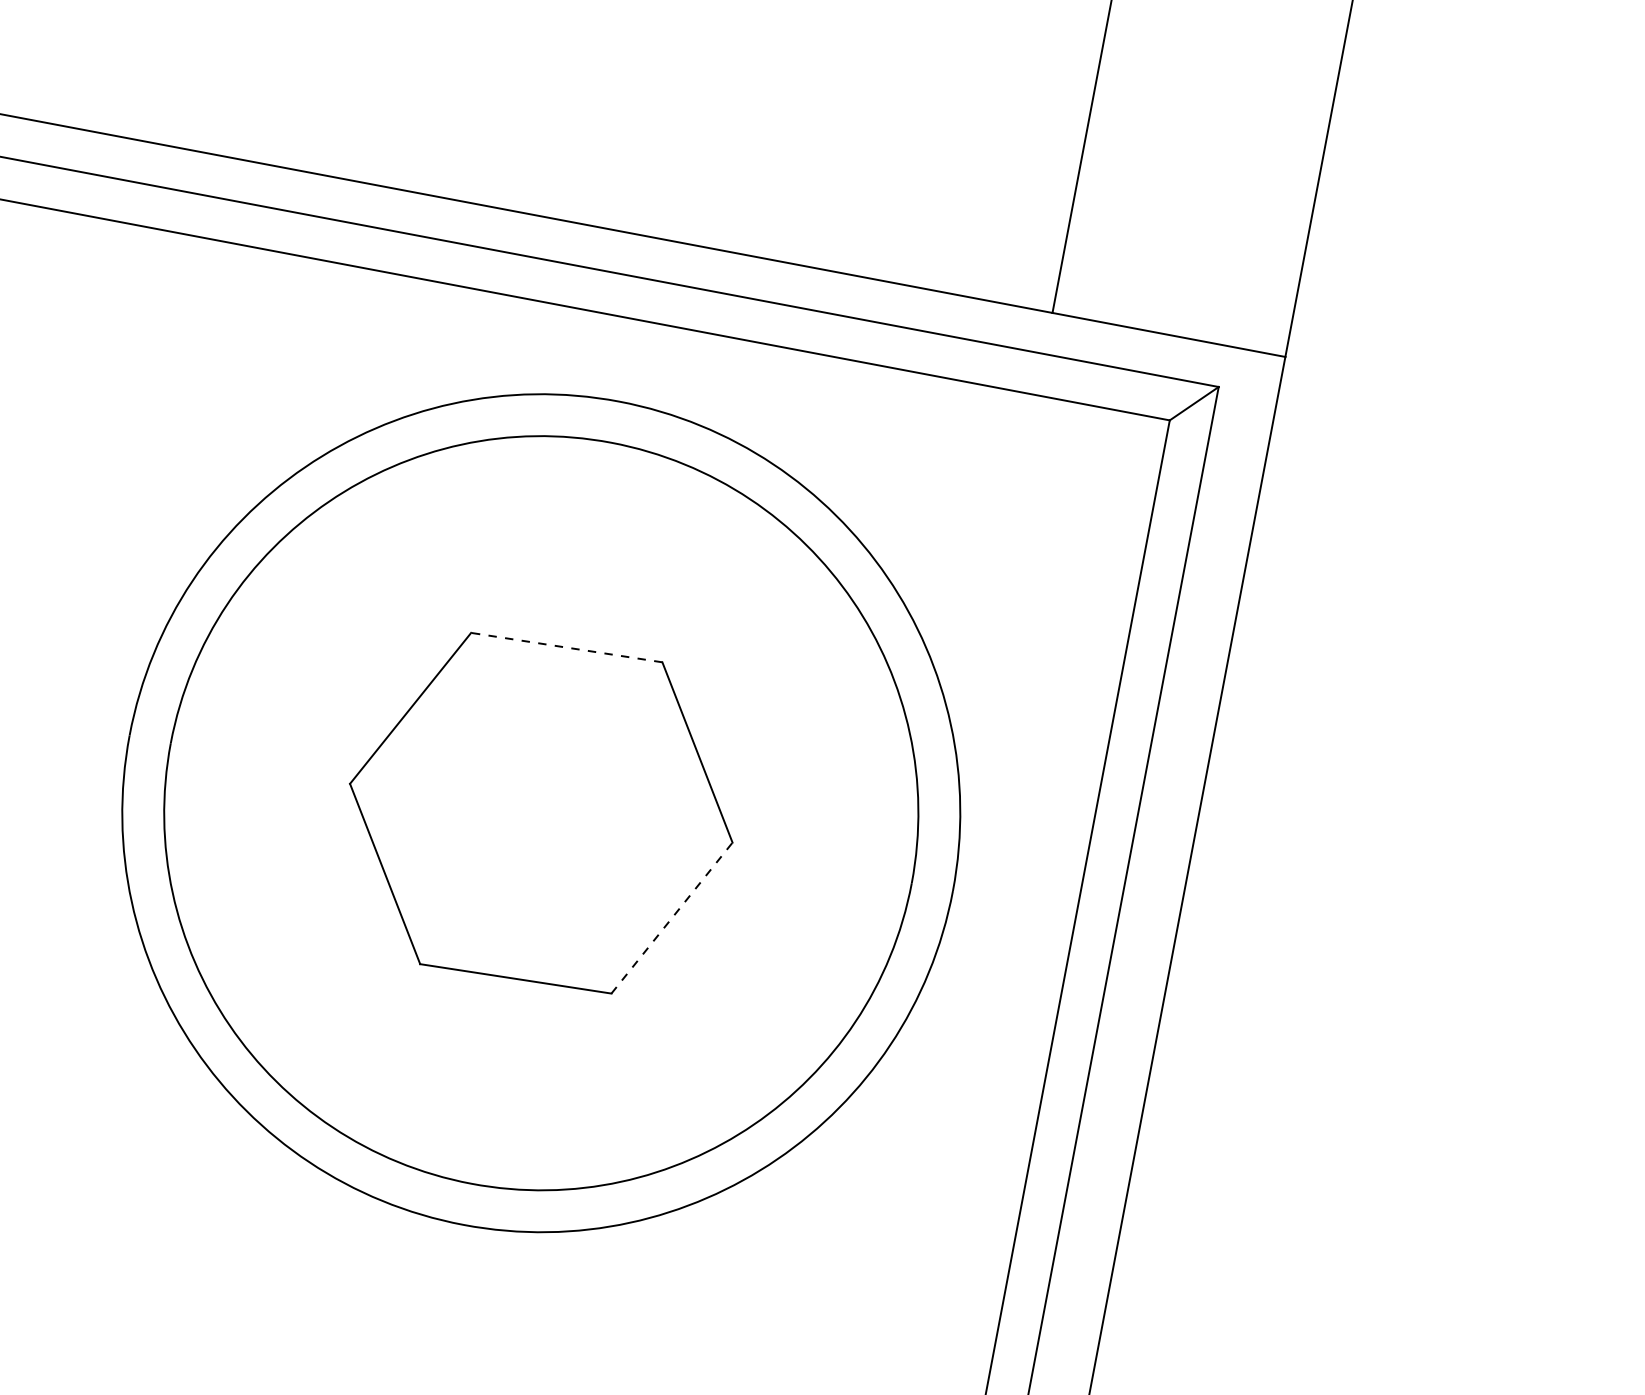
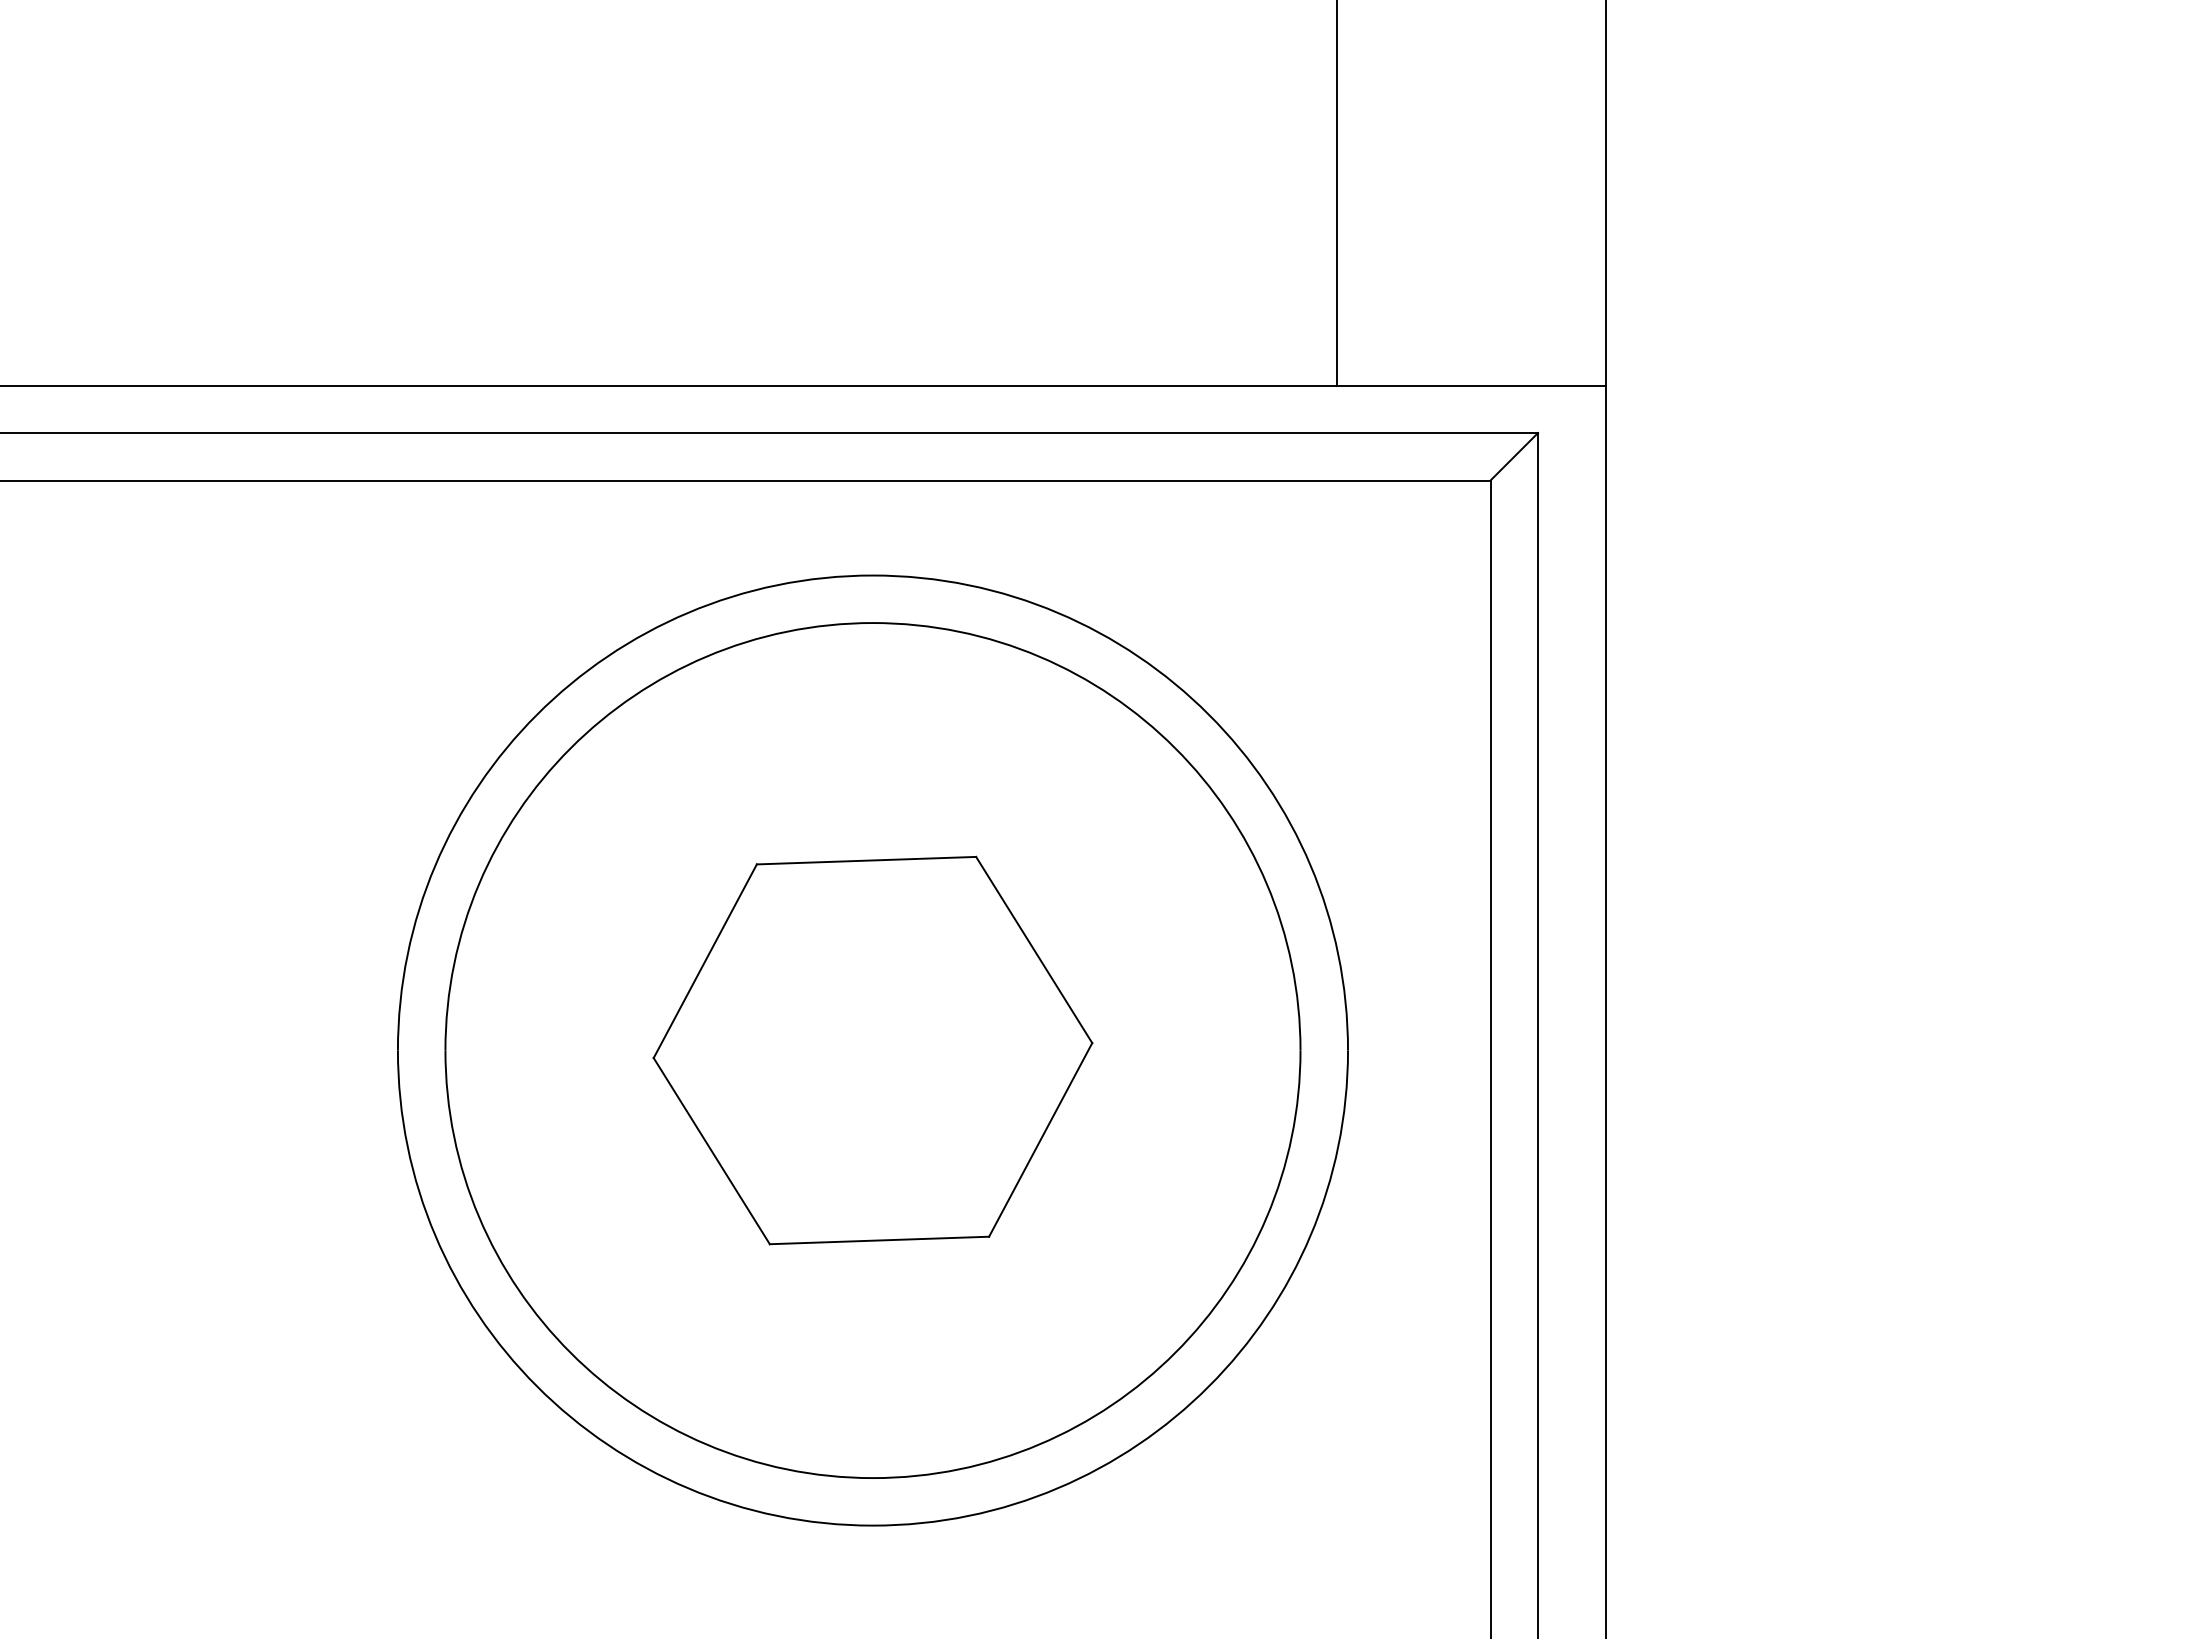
line: (566, 647) -> (866, 860), dashed -> solid
line: (671, 917) -> (1040, 1139), dashed -> solid

